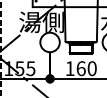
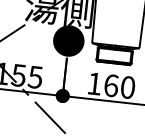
fill: (49, 42) -> (67, 41), added

